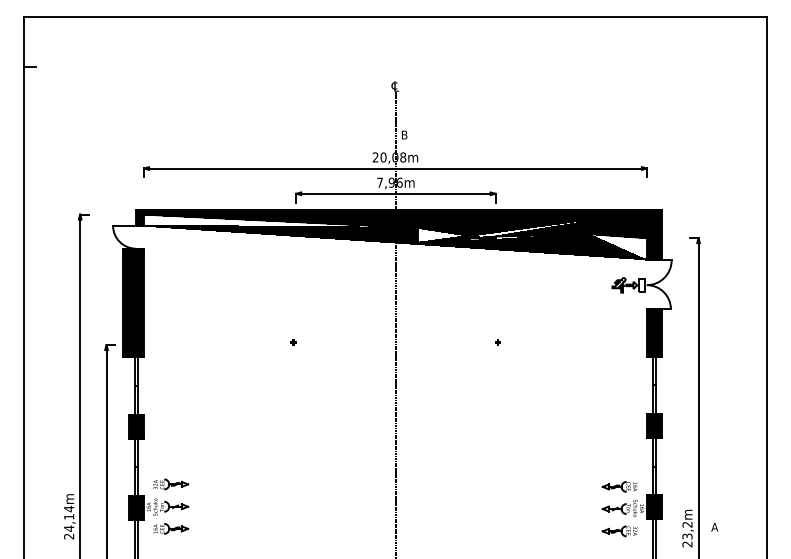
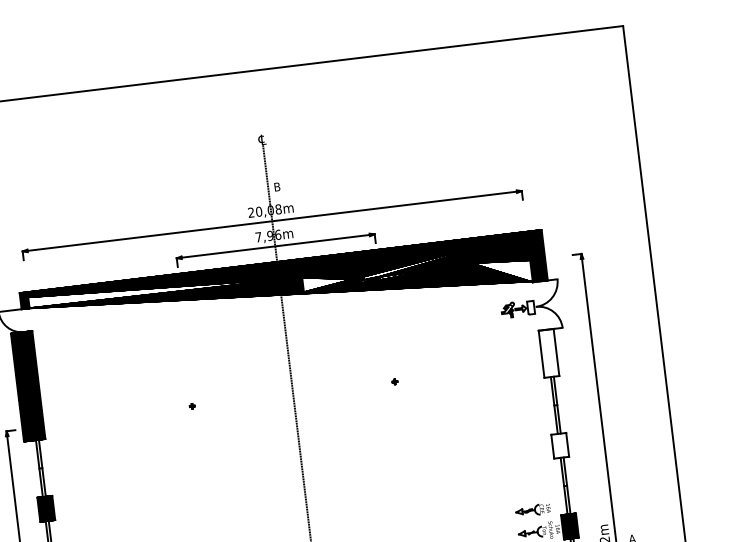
hatch: (653, 332) -> (548, 353), removed
hatch: (653, 425) -> (559, 445), removed

